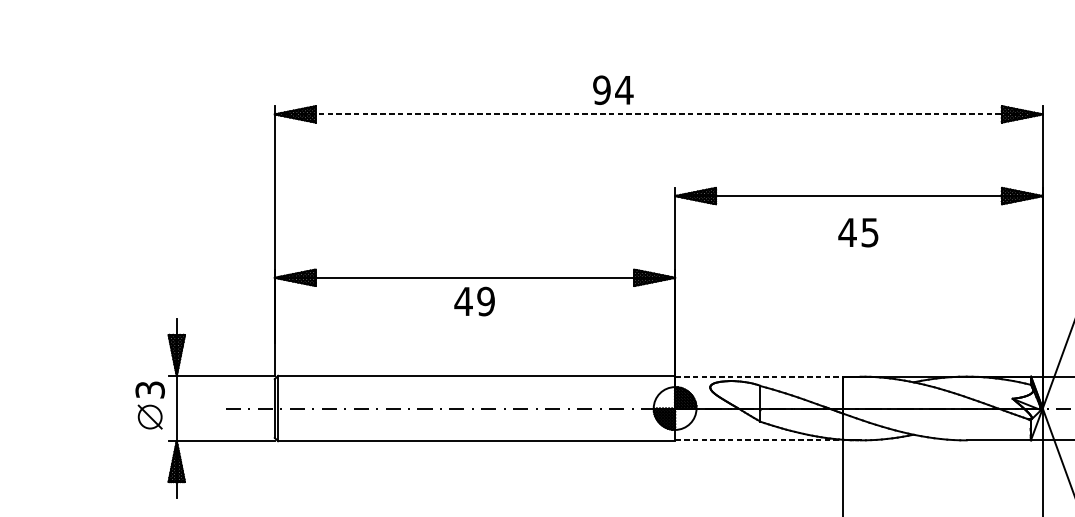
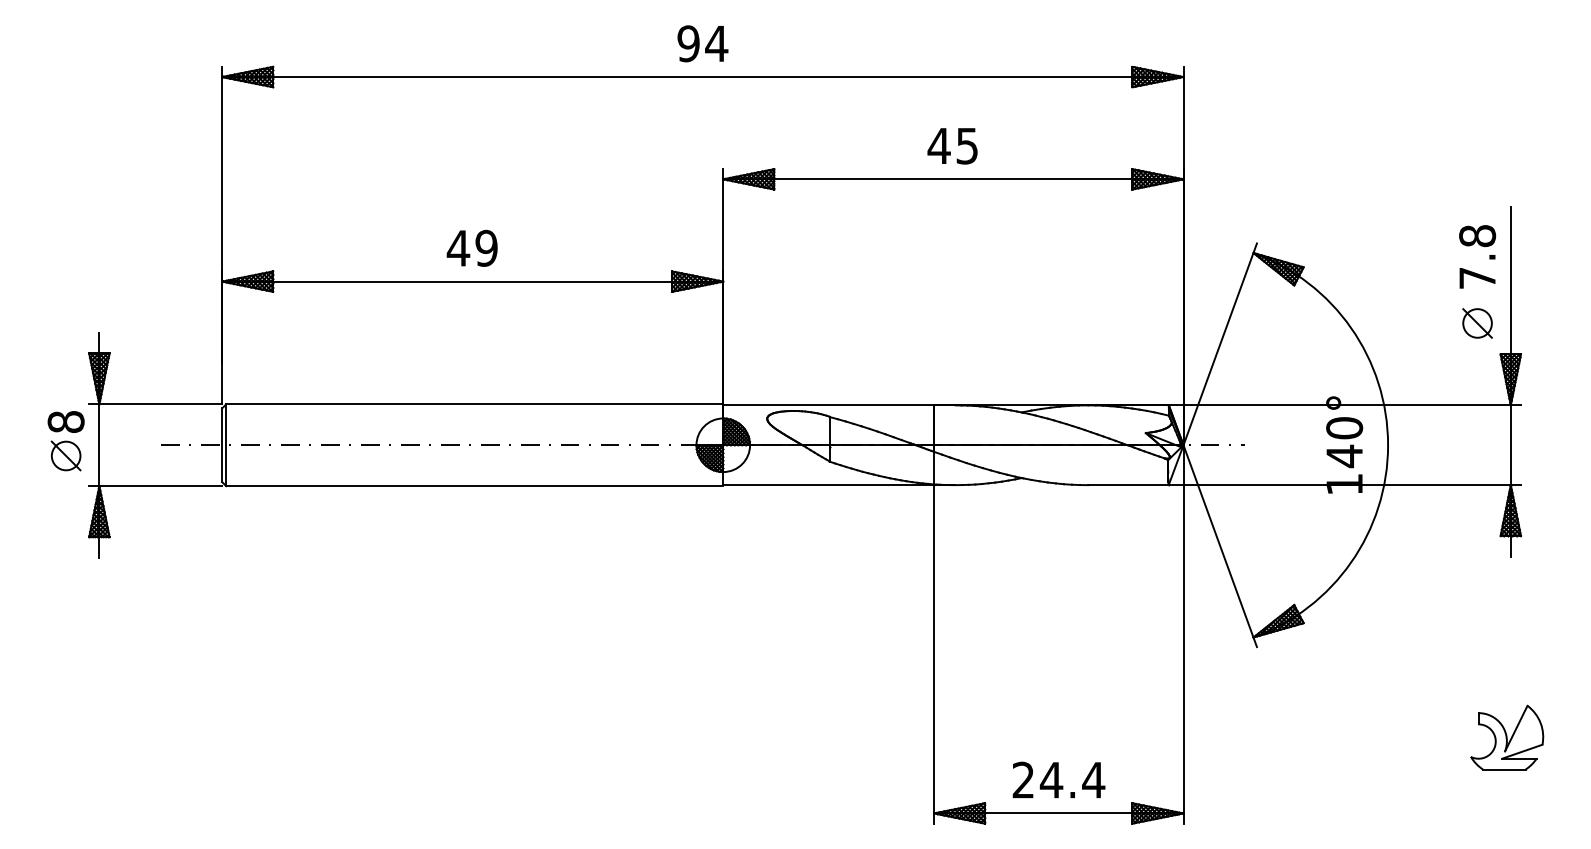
text: (613, 89) -> (702, 43), moved
line: (658, 114) -> (702, 77), dashed -> solid
text: (858, 232) -> (952, 146), moved
text: (474, 300) -> (471, 247), moved
line: (759, 376) -> (829, 405), dashed -> solid
text: (149, 389) -> (65, 421), 3 -> 8
line: (759, 440) -> (829, 485), dashed -> solid

